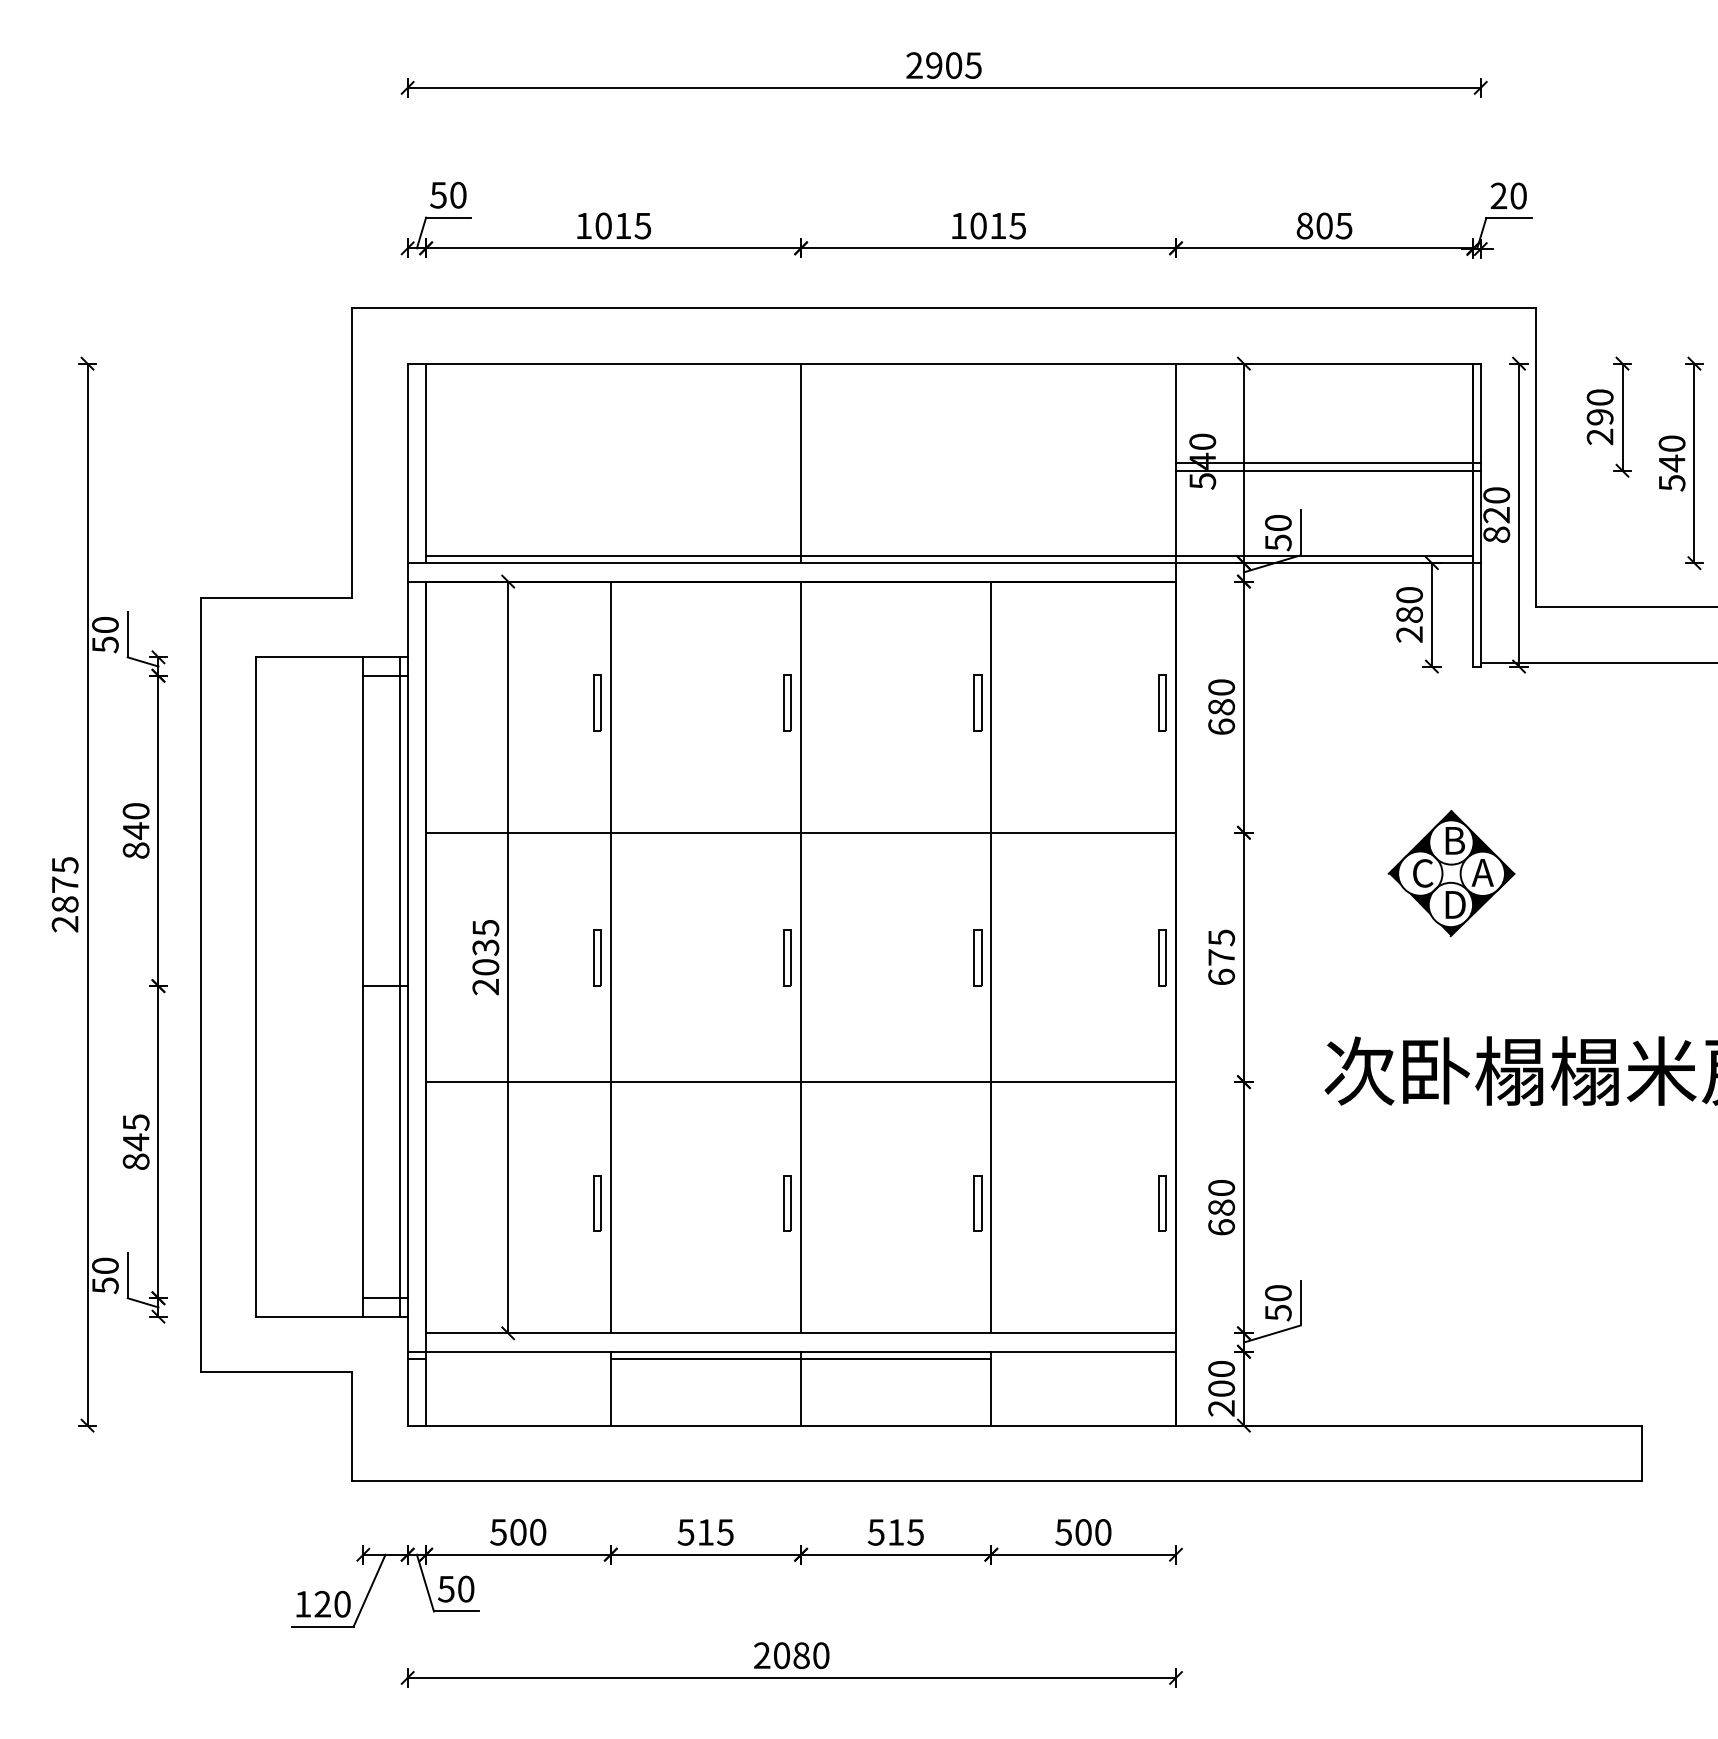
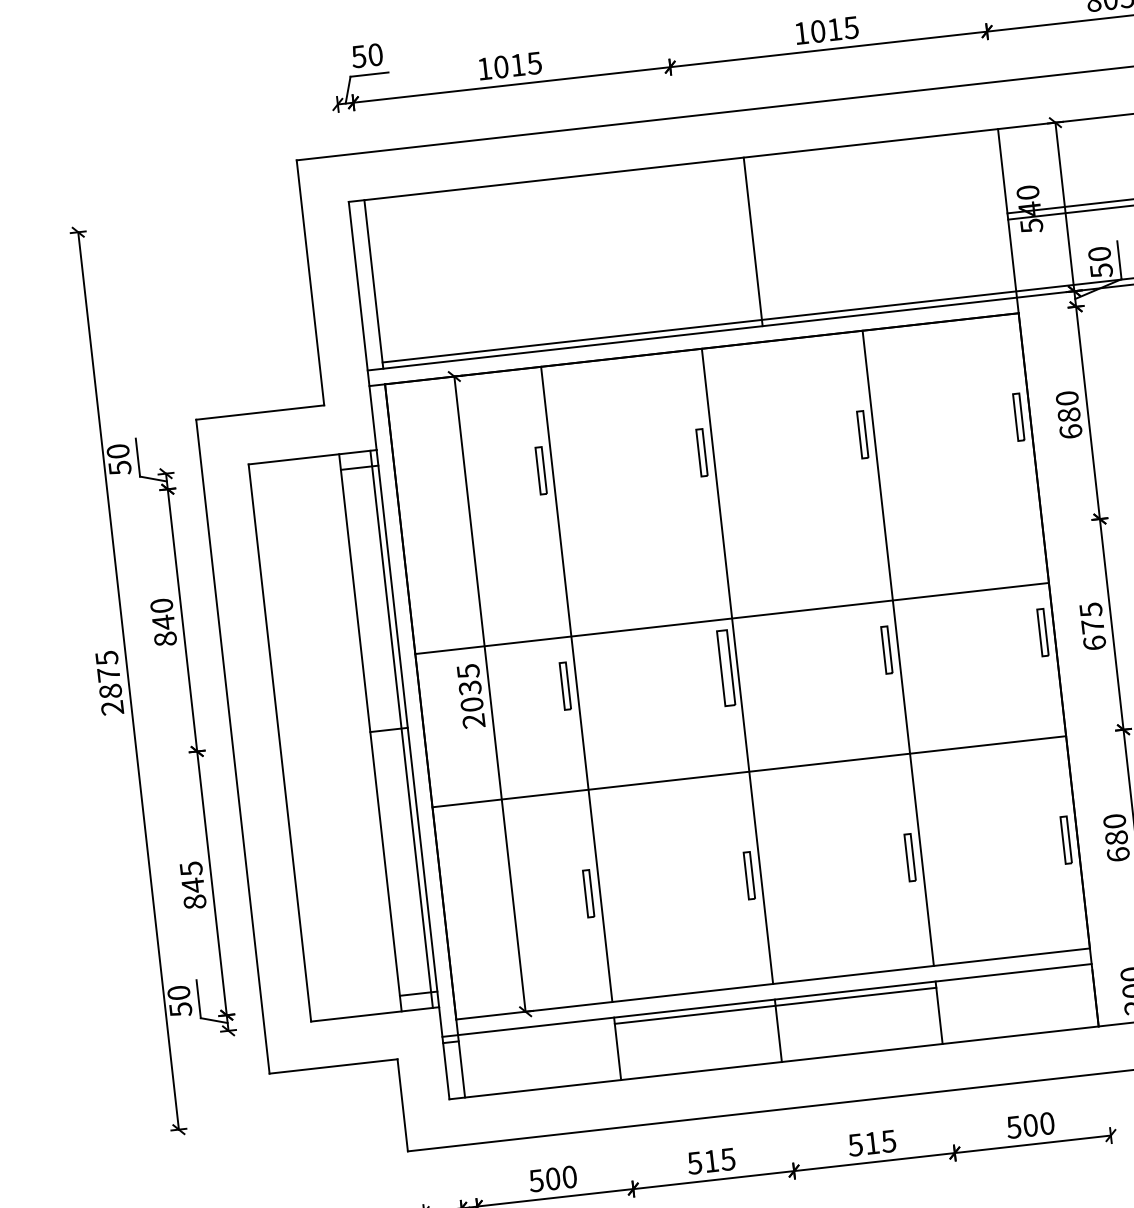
line: (801, 463) -> (753, 241), moved
line: (801, 832) -> (732, 618), moved
part: (787, 957) -> (726, 667), size x1.6

